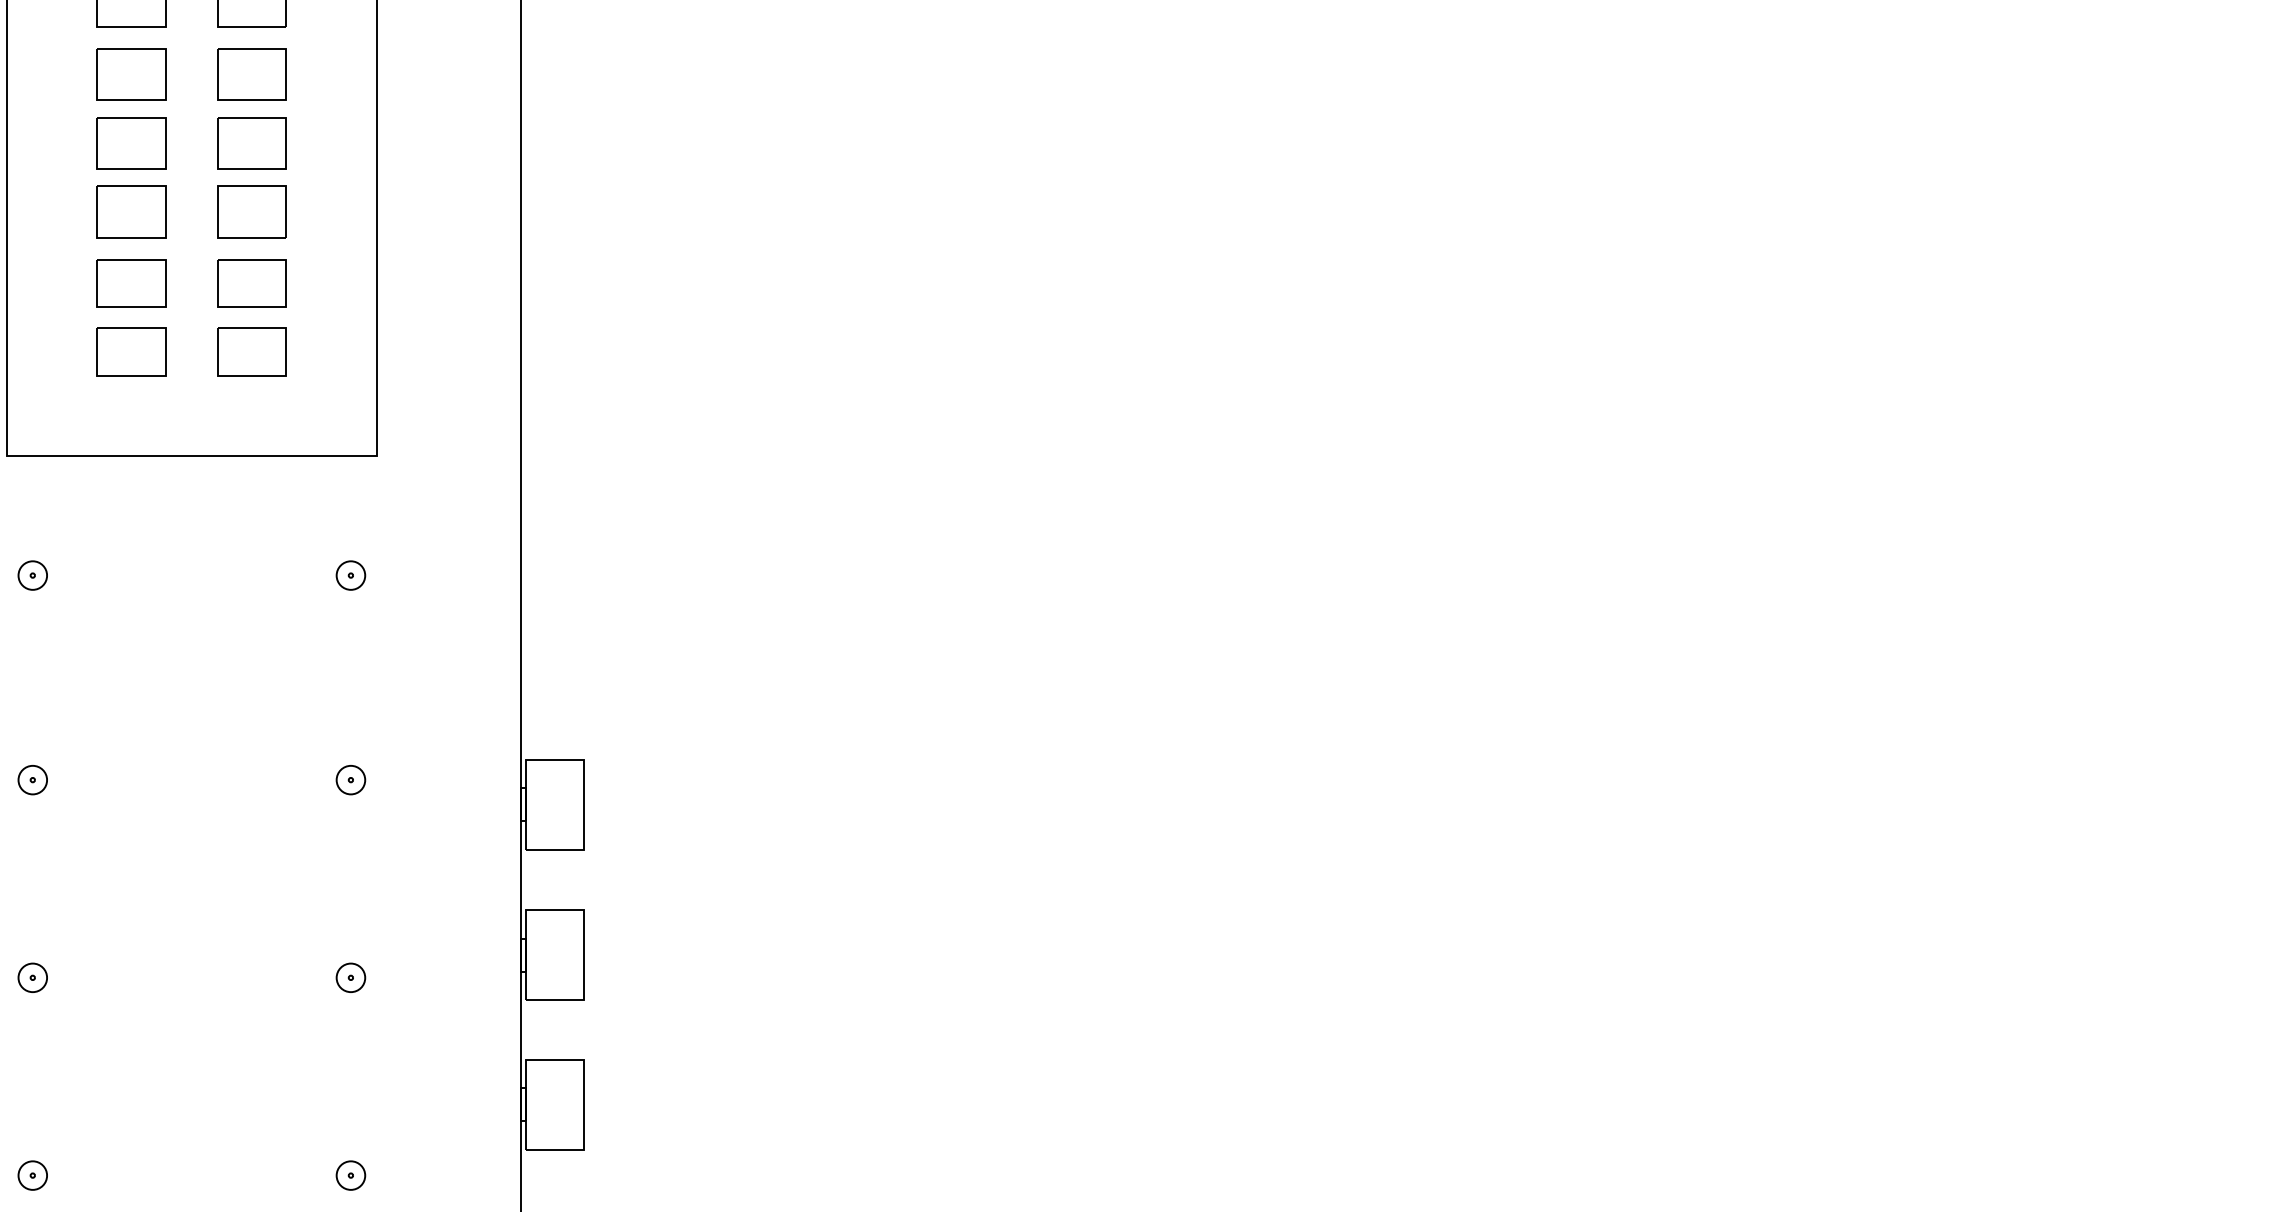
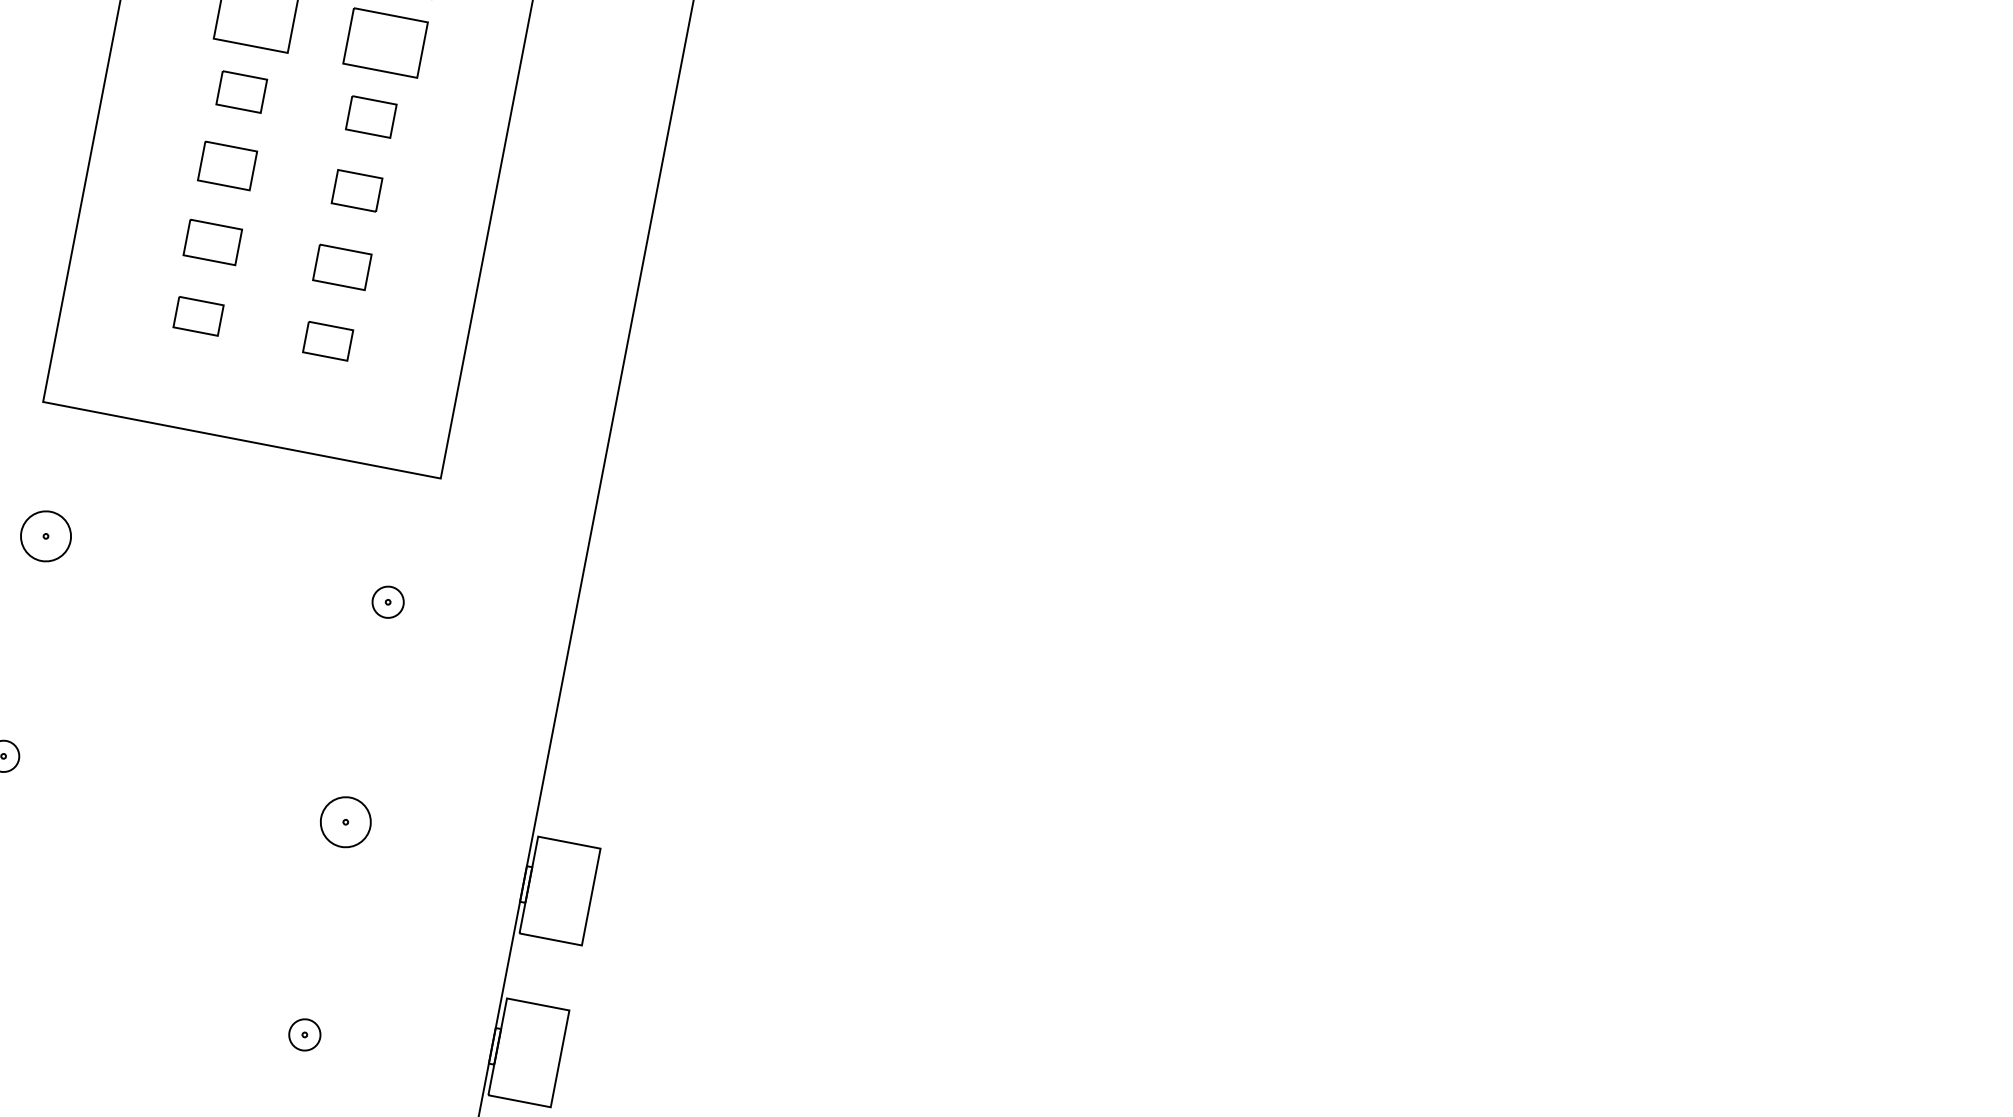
part: (131, 143) -> (241, 92), size x0.6
part: (251, 143) -> (370, 116), size x0.6
part: (131, 211) -> (227, 165), size x0.7
part: (251, 211) -> (356, 190), size x0.6
part: (131, 283) -> (212, 242), size x0.7
part: (251, 283) -> (341, 267), size x0.7
part: (131, 351) -> (198, 315), size x0.6
part: (251, 351) -> (327, 340), size x0.6
circle: (32, 575) -> (45, 536), size x1.6
circle: (350, 779) -> (345, 821), size x1.6

